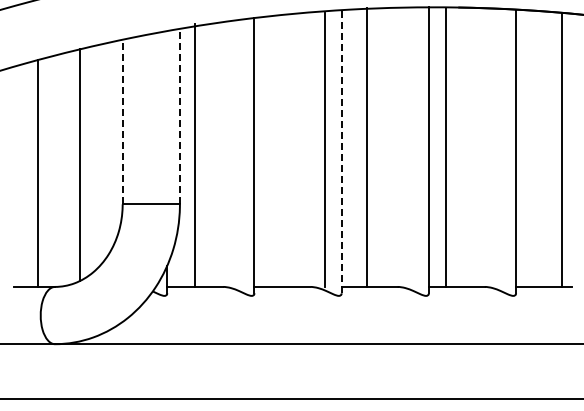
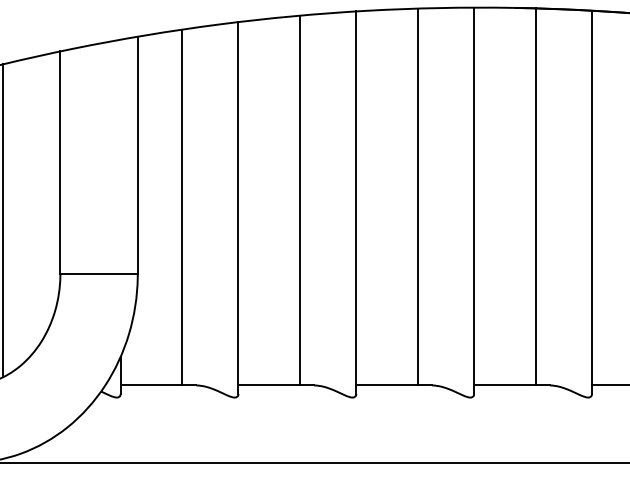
line: (179, 116) -> (137, 155), dashed -> solid
line: (122, 121) -> (60, 161), dashed -> solid
line: (446, 146) -> (535, 195), moved
line: (367, 147) -> (418, 197), moved
line: (325, 149) -> (300, 199), moved
line: (341, 151) -> (356, 202), dashed -> solid
line: (194, 154) -> (181, 206), moved

